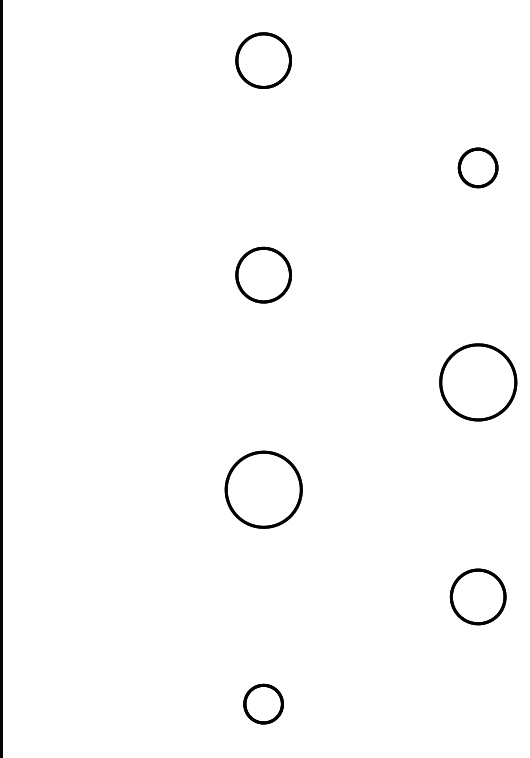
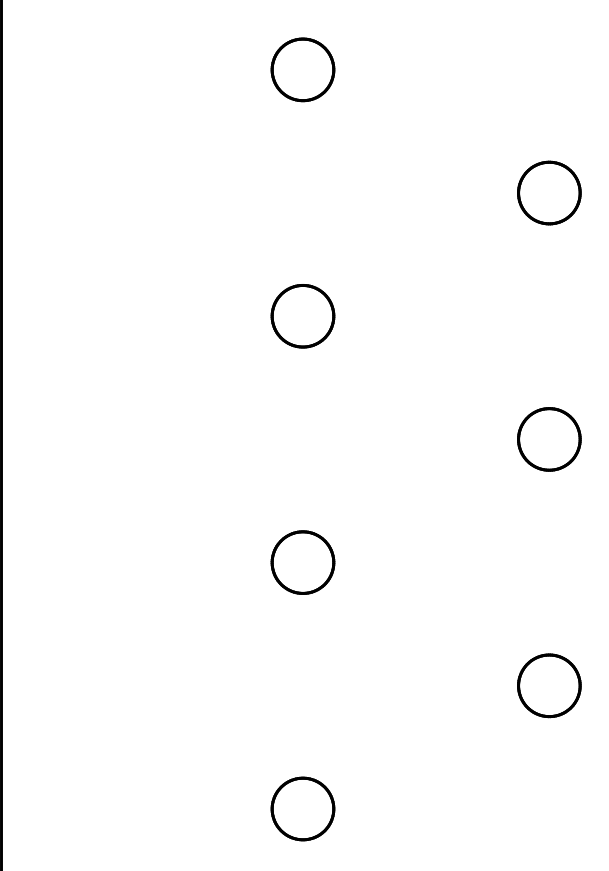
part: (477, 167) -> (548, 192), size x1.43
part: (477, 382) -> (548, 439), size x0.71
part: (263, 489) -> (302, 562), size x0.71
part: (263, 703) -> (302, 808), size x1.43

